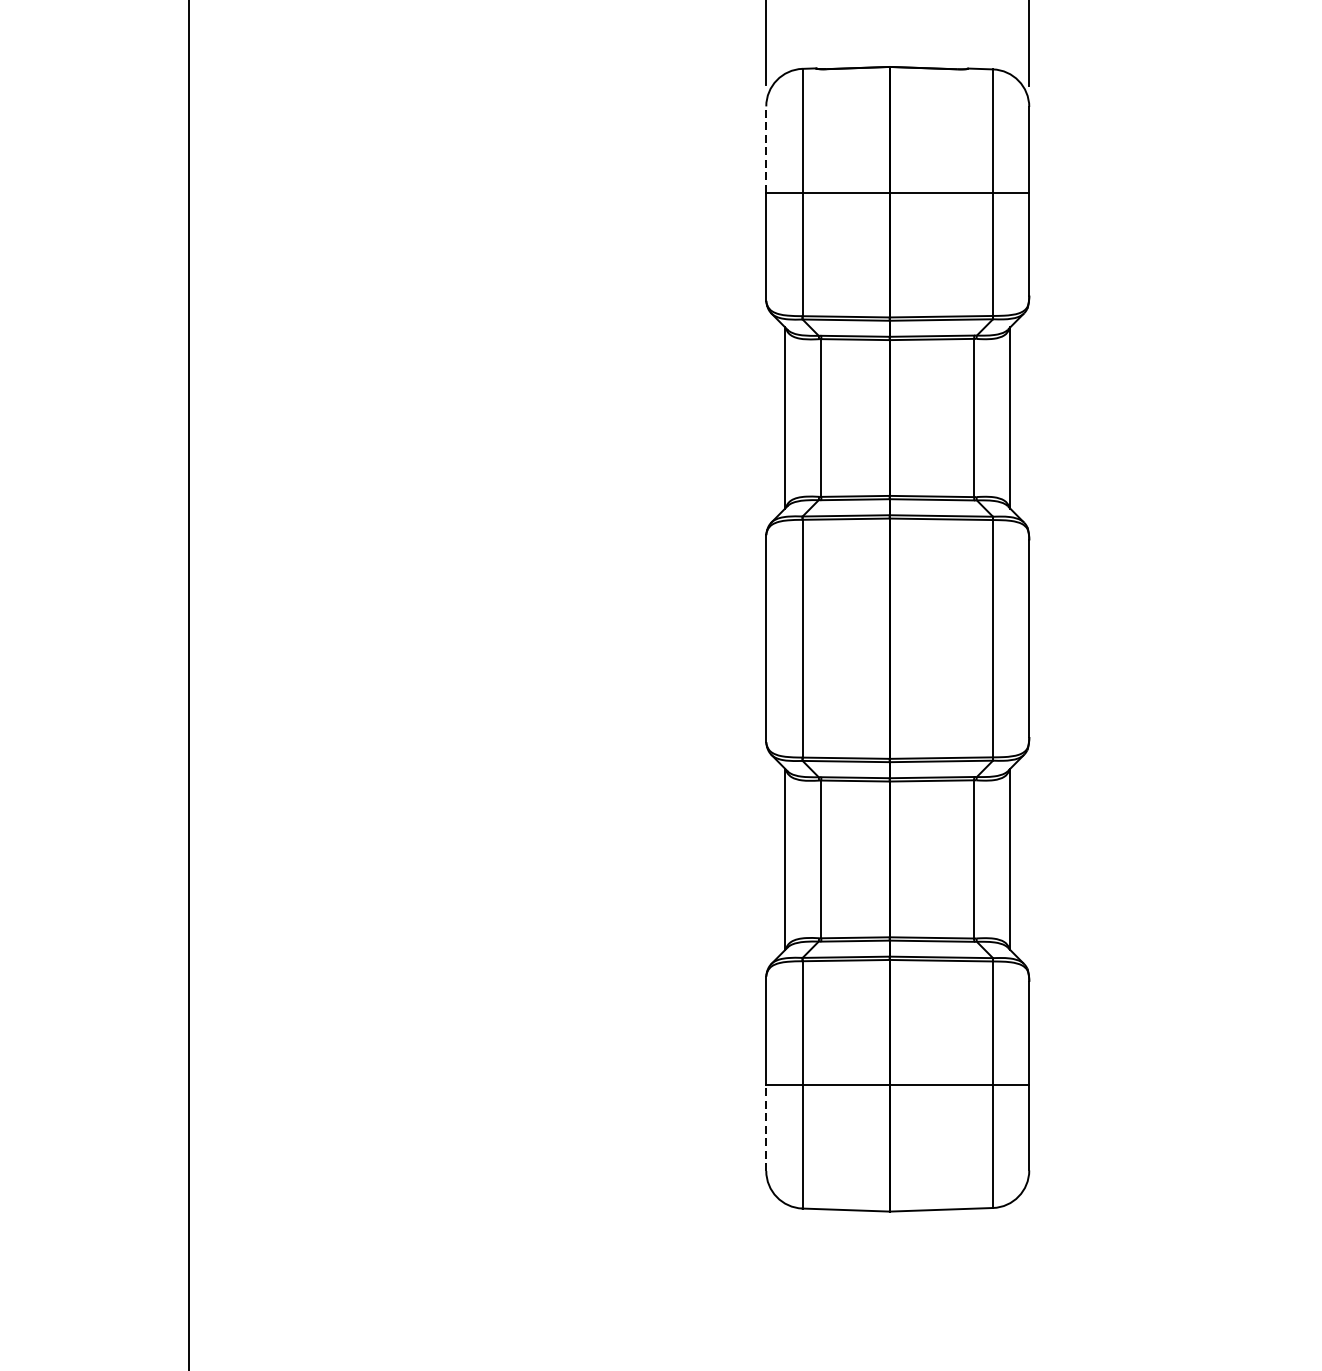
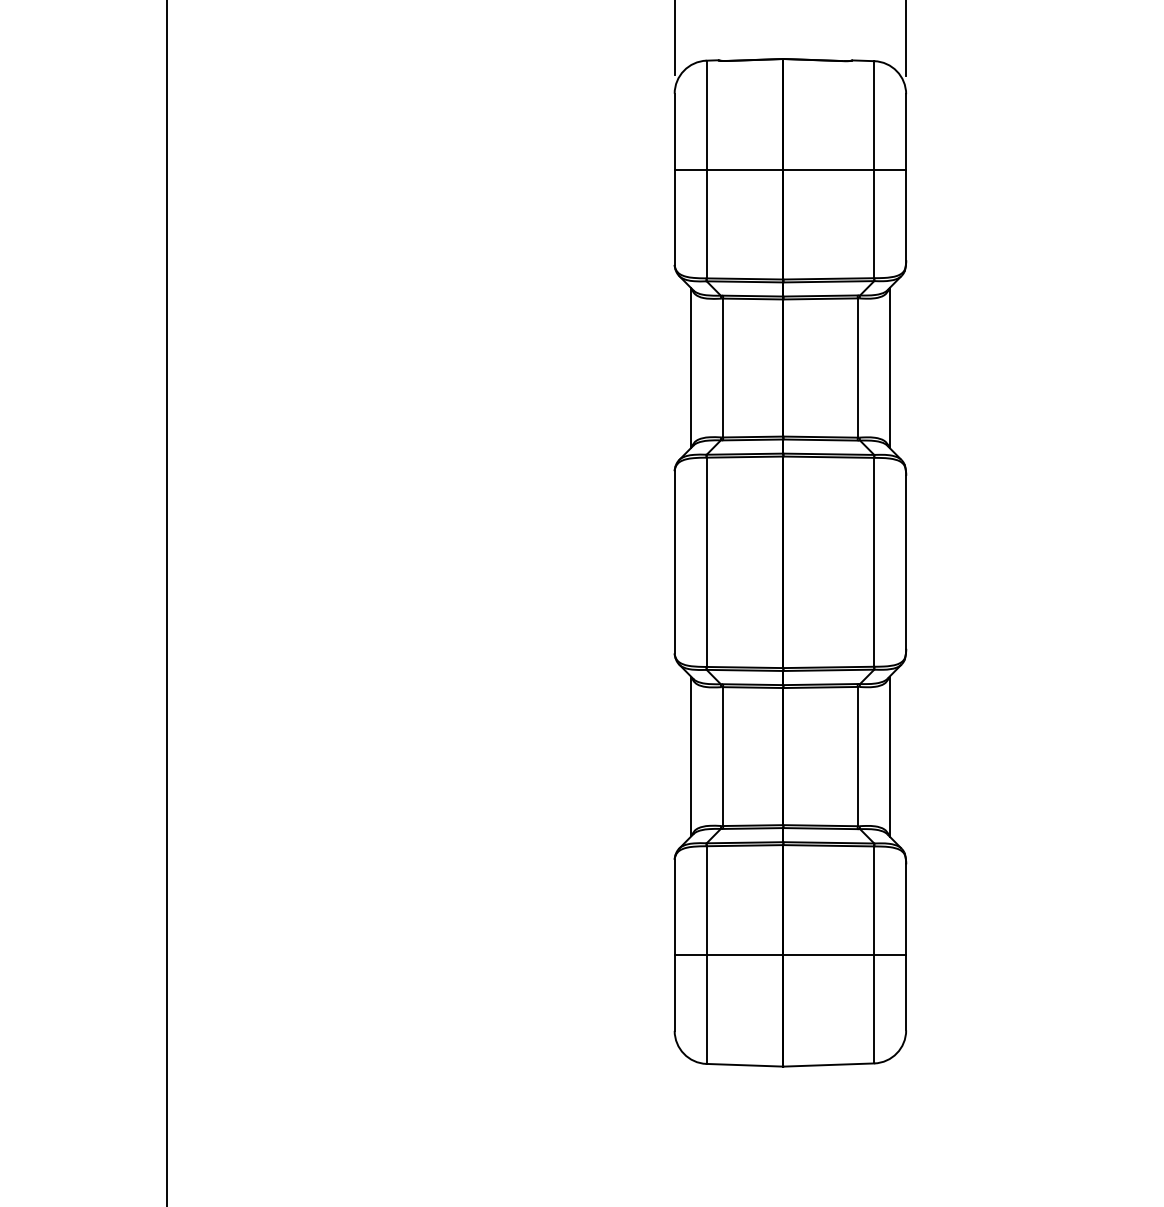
line: (766, 149) -> (674, 131), dashed -> solid
line: (766, 1127) -> (674, 992), dashed -> solid

